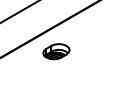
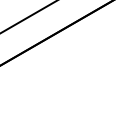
part: (56, 51) -> (70, 49), removed

